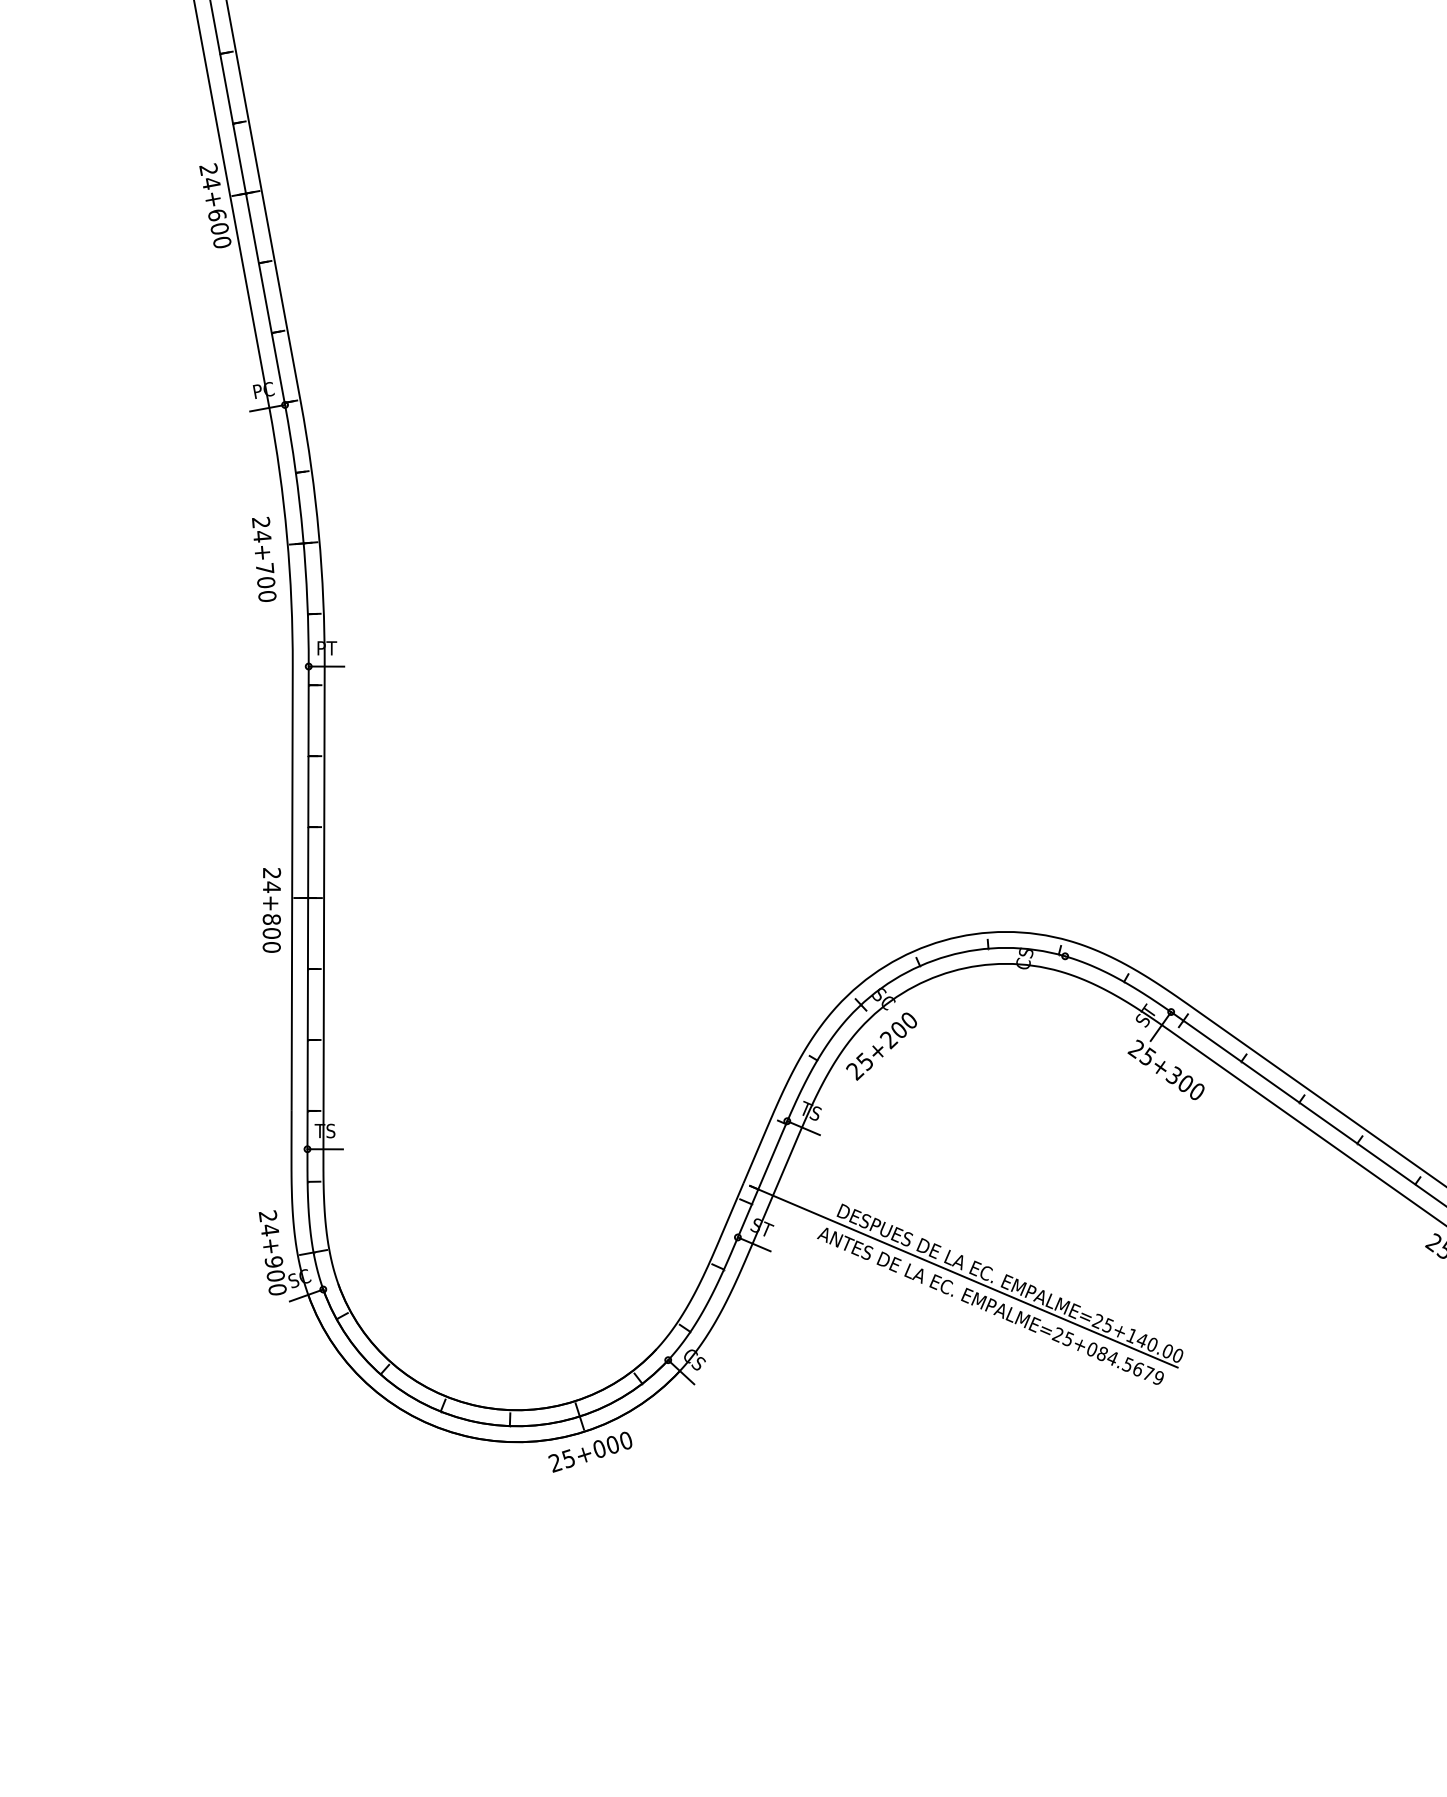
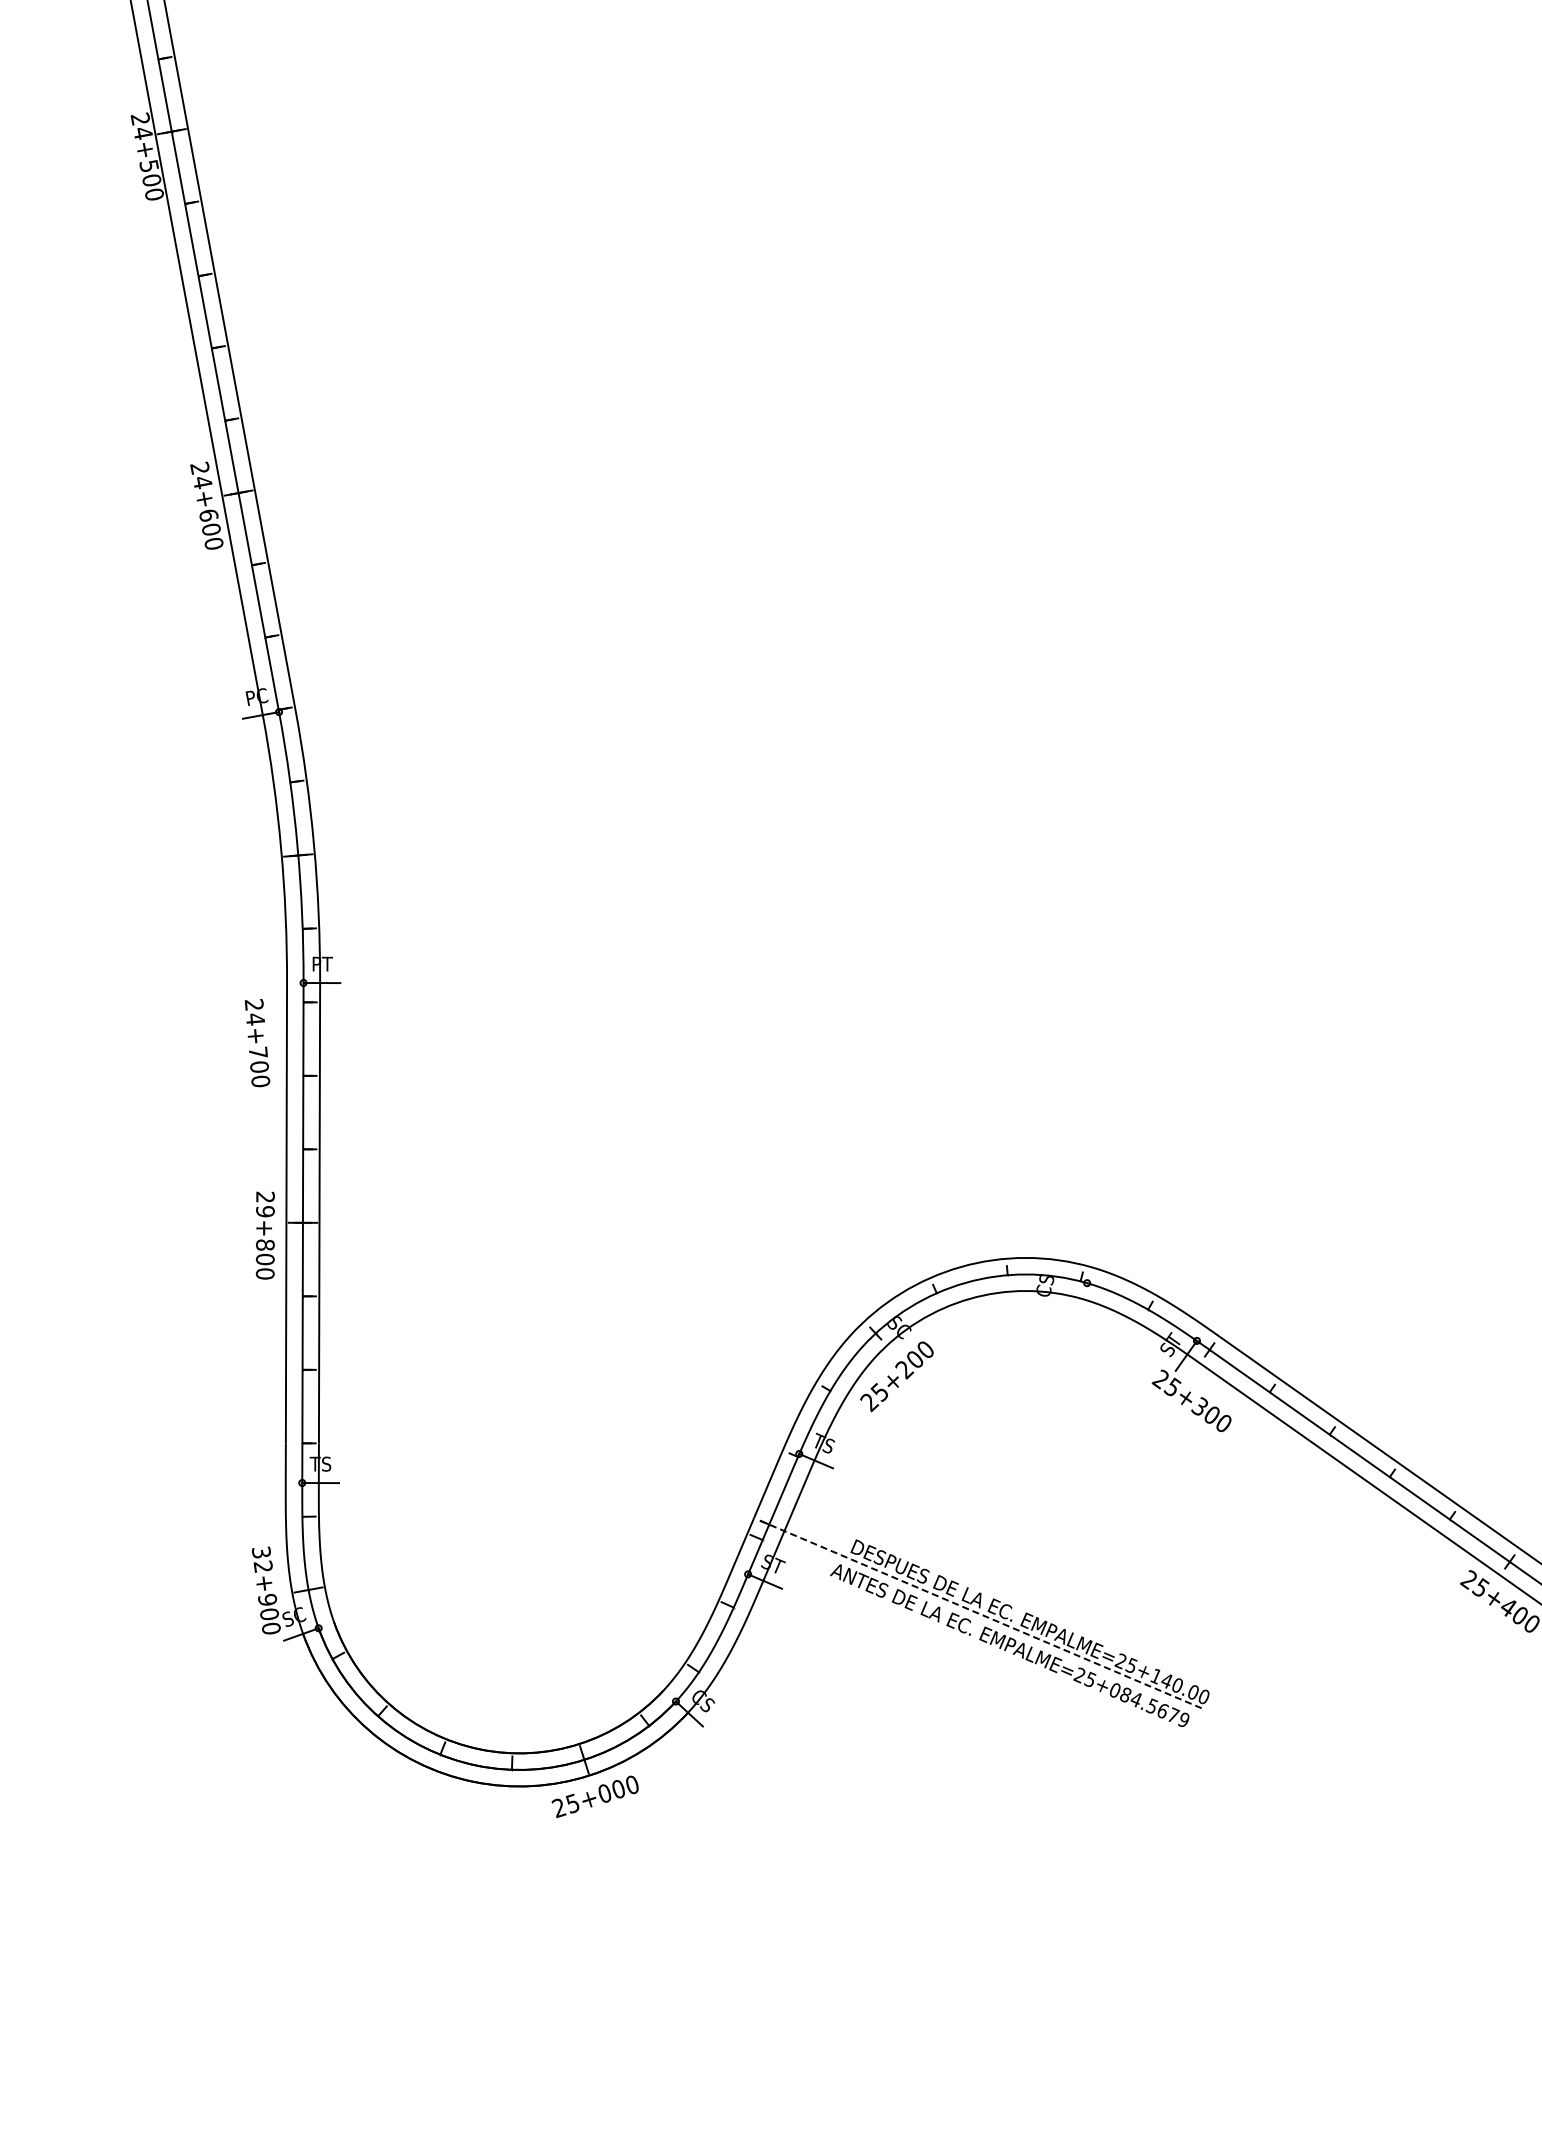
text: (264, 559) -> (257, 1043), moved
text: (271, 887) -> (265, 1211), 24+800 -> 29+800
text: (268, 1223) -> (261, 1559), 24+900 -> 32+900
line: (964, 1277) -> (982, 1615), solid -> dashed

